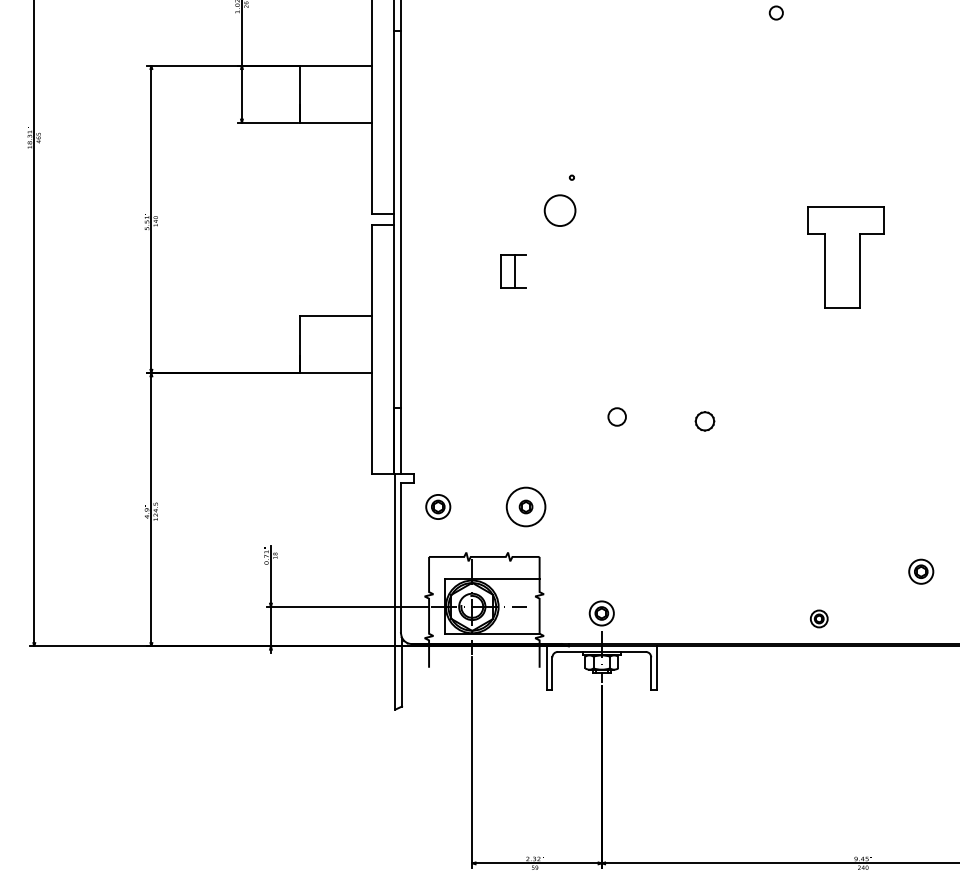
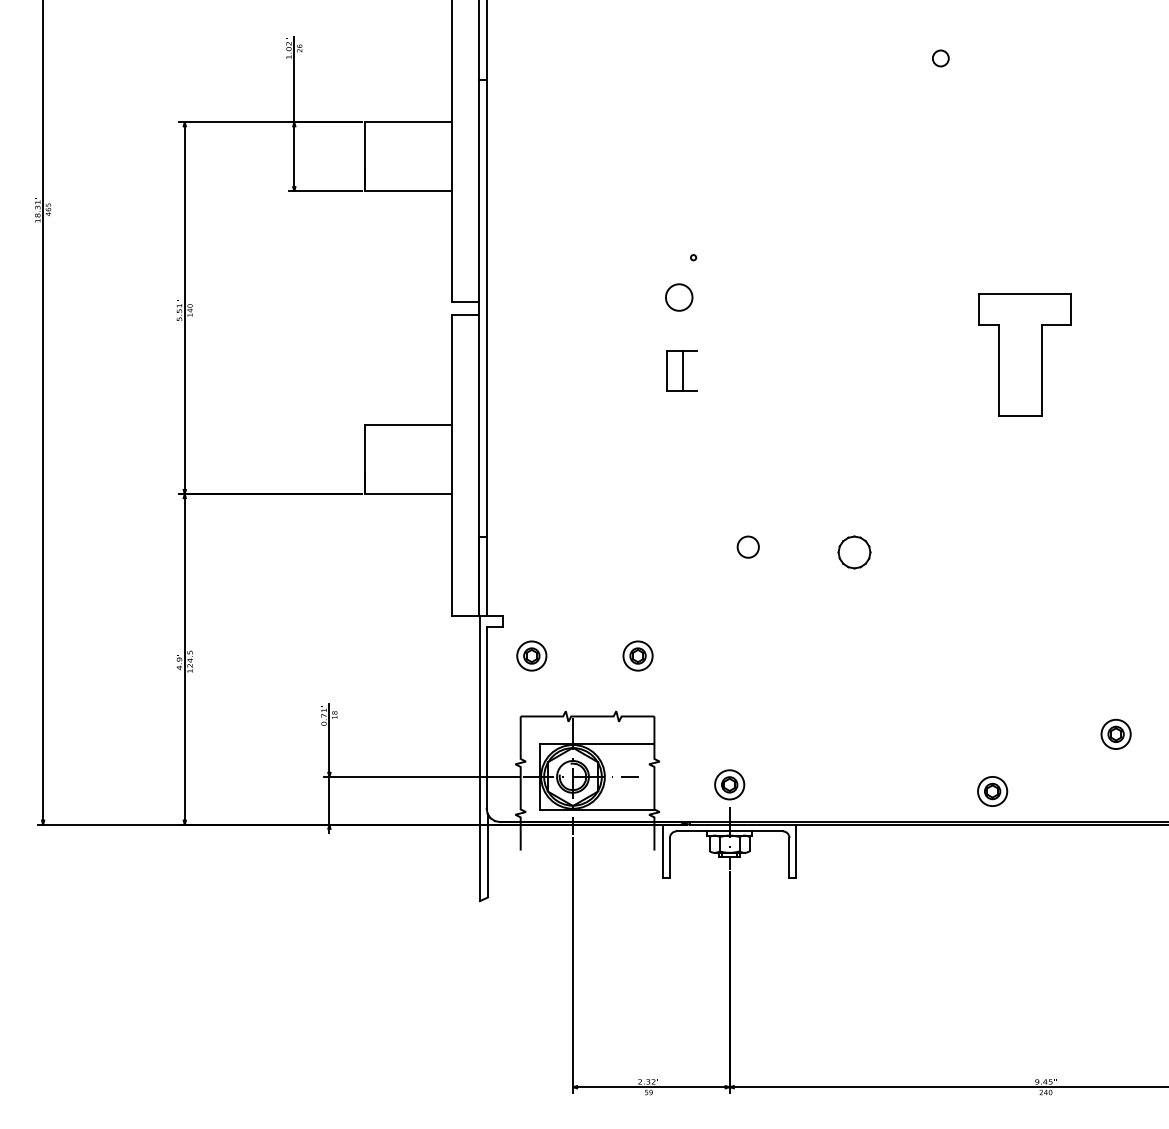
circle: (559, 210) -> (678, 297), size x0.71
part: (513, 270) -> (681, 370), moved
part: (704, 421) -> (854, 552), size x1.43
circle: (525, 506) -> (637, 655), size x0.62
part: (819, 618) -> (992, 791), size x1.43

